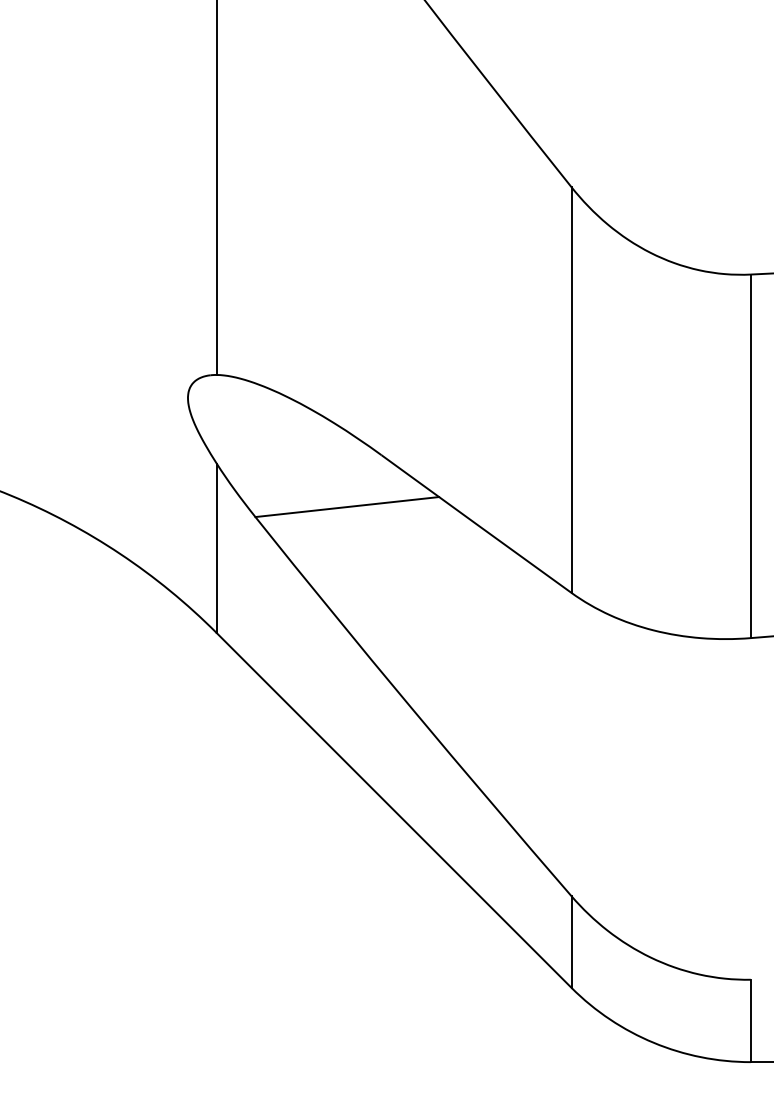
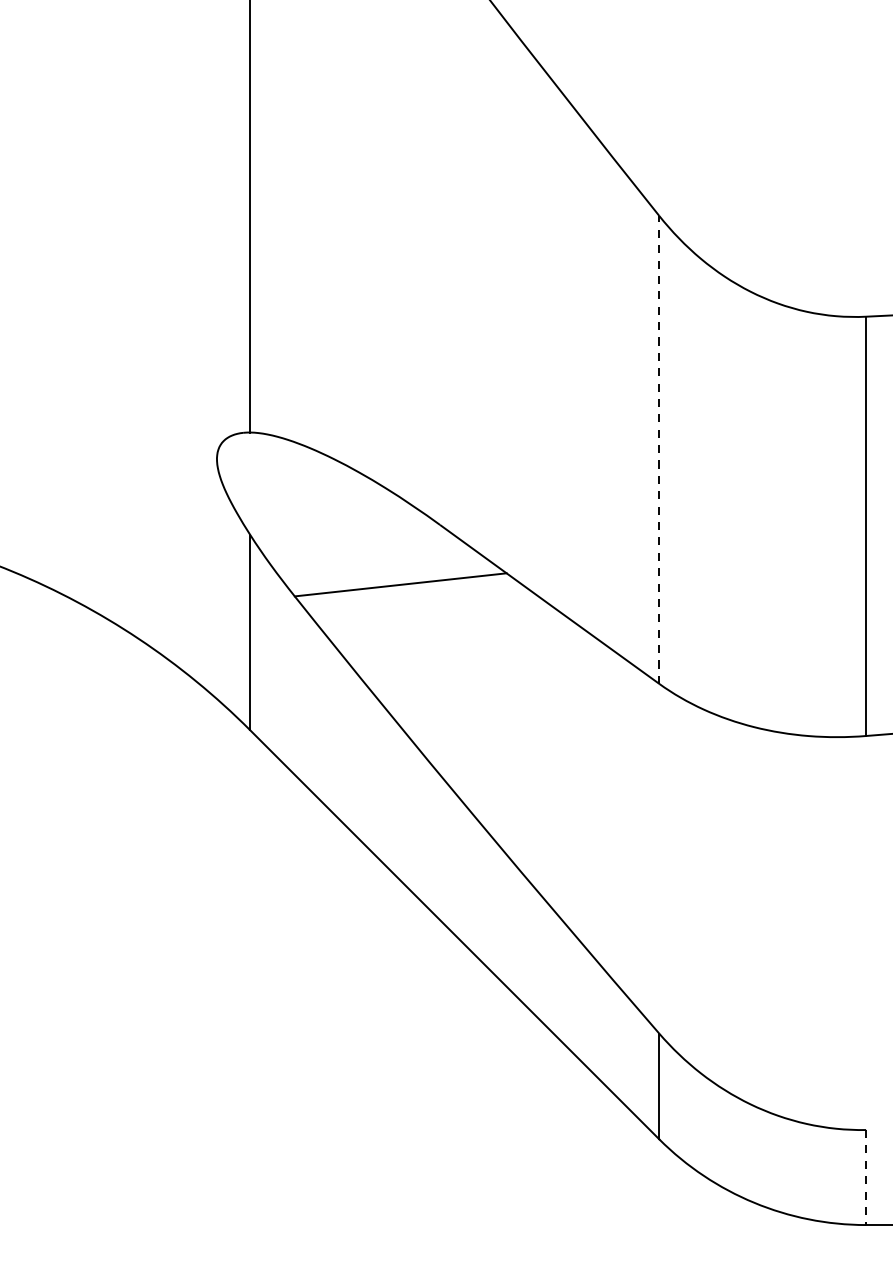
line: (571, 390) -> (659, 450), solid -> dashed
line: (750, 1021) -> (865, 1178), solid -> dashed

